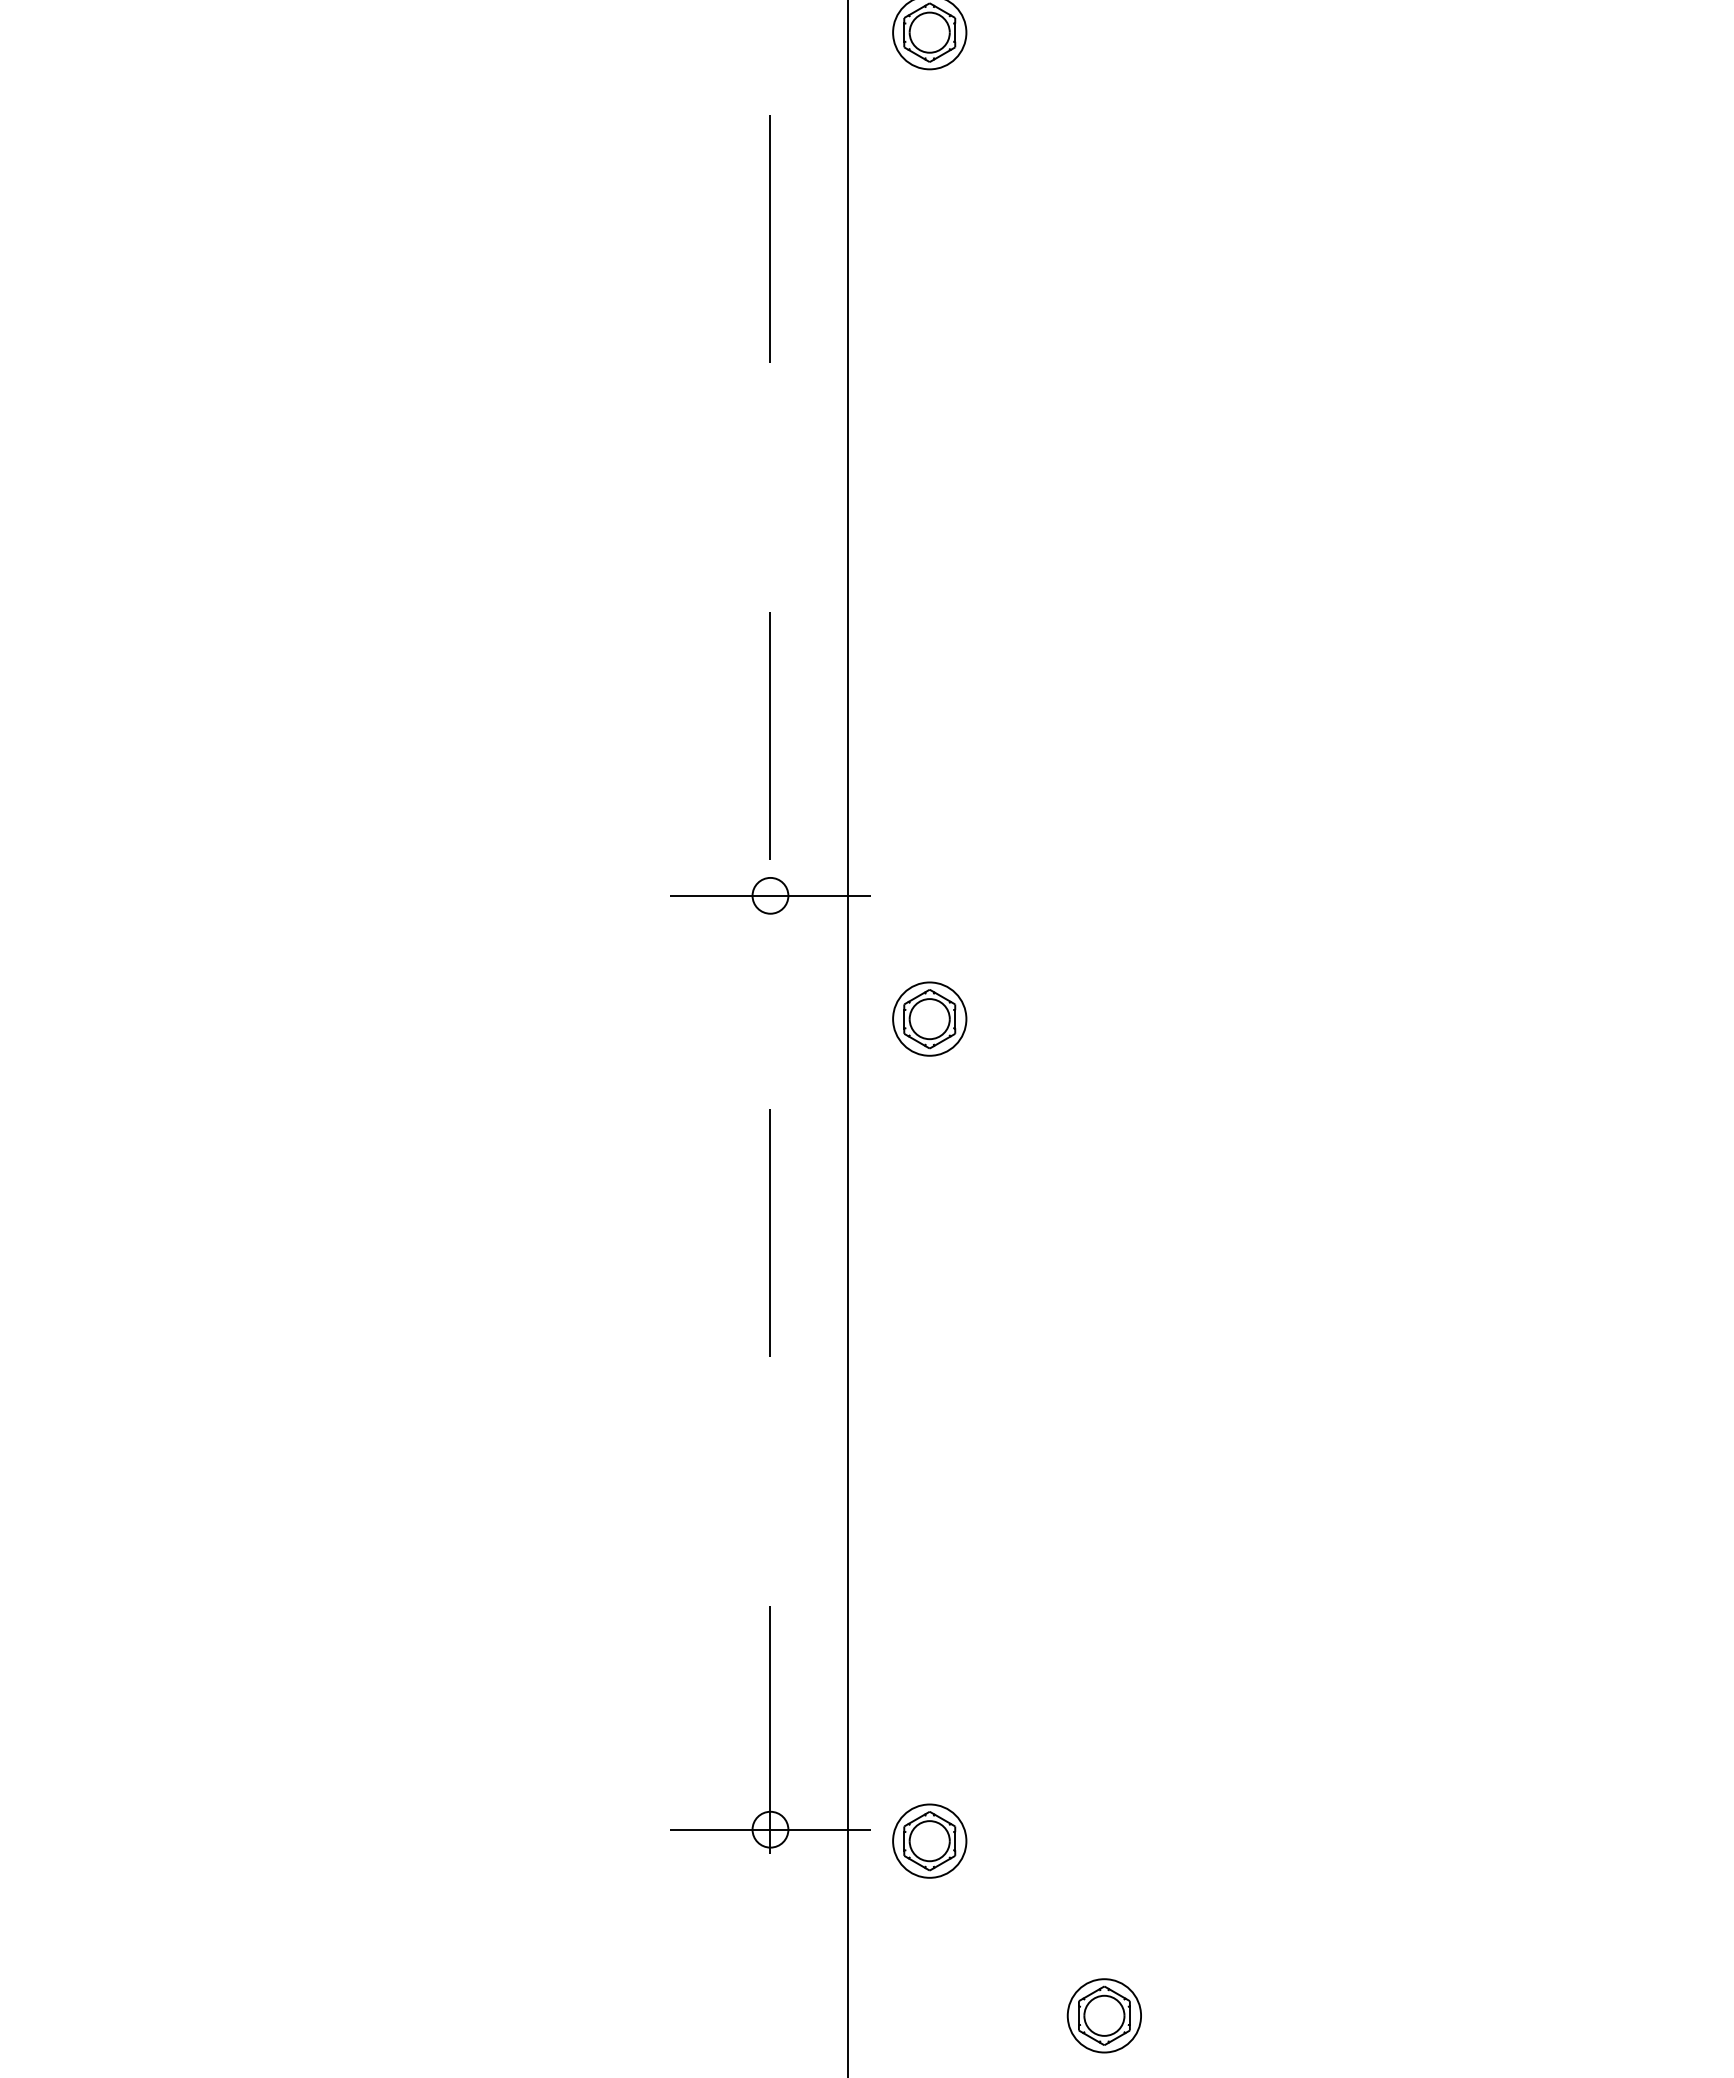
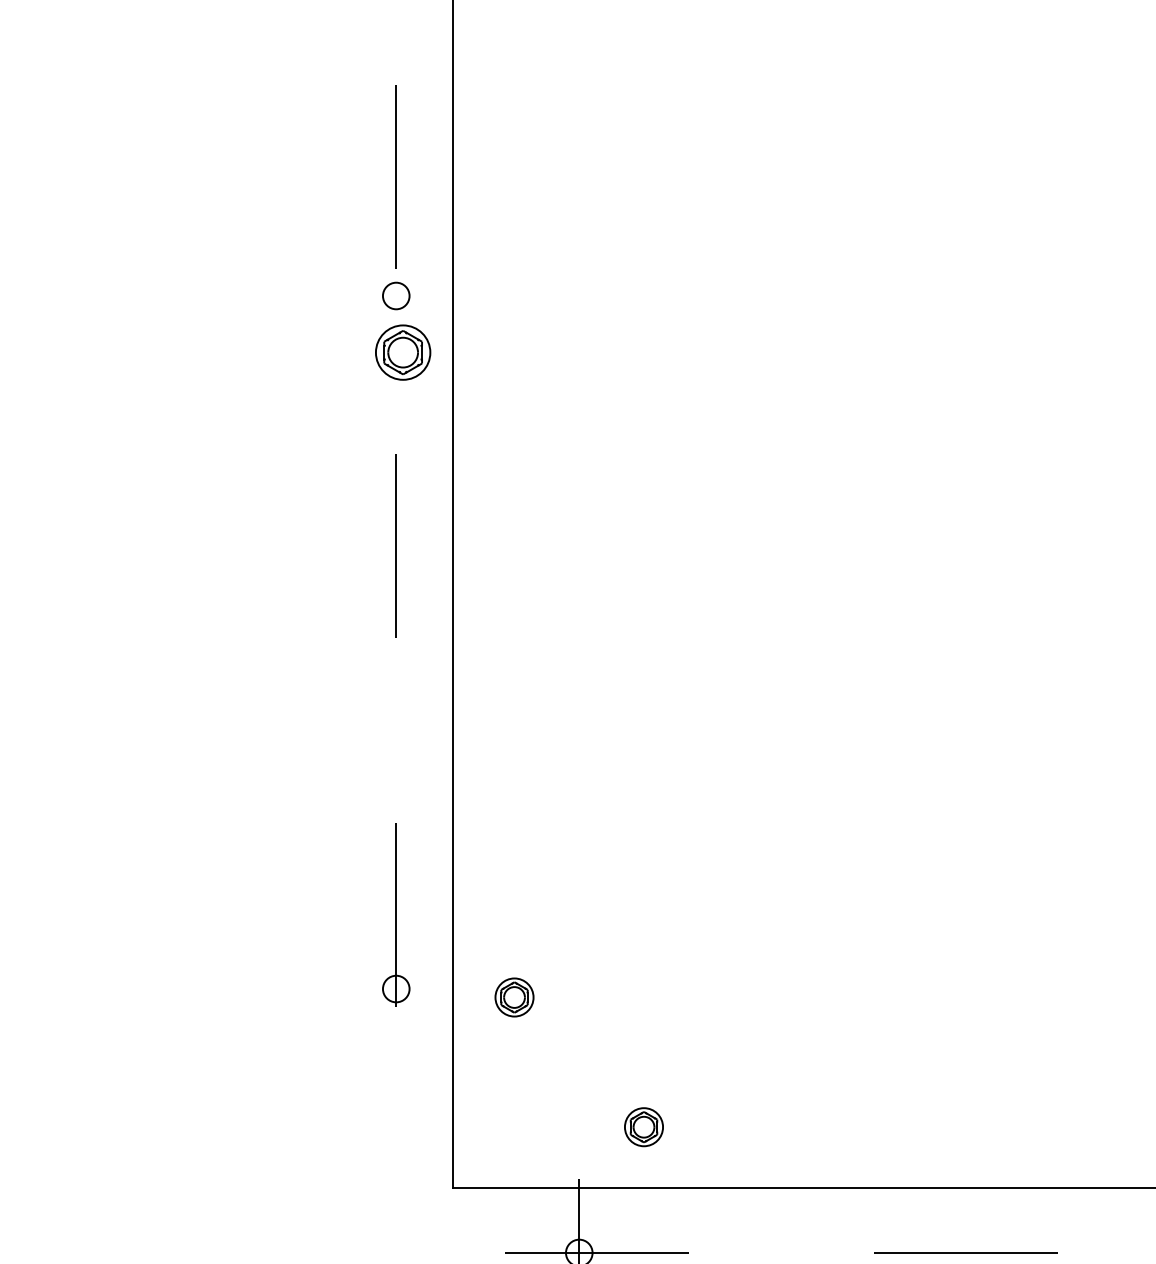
line: (770, 895) -> (396, 295), removed
part: (929, 1018) -> (402, 352), moved
line: (770, 1829) -> (396, 988), removed
part: (929, 1840) -> (514, 997), size x0.7
part: (1103, 2015) -> (643, 1126), size x0.7

